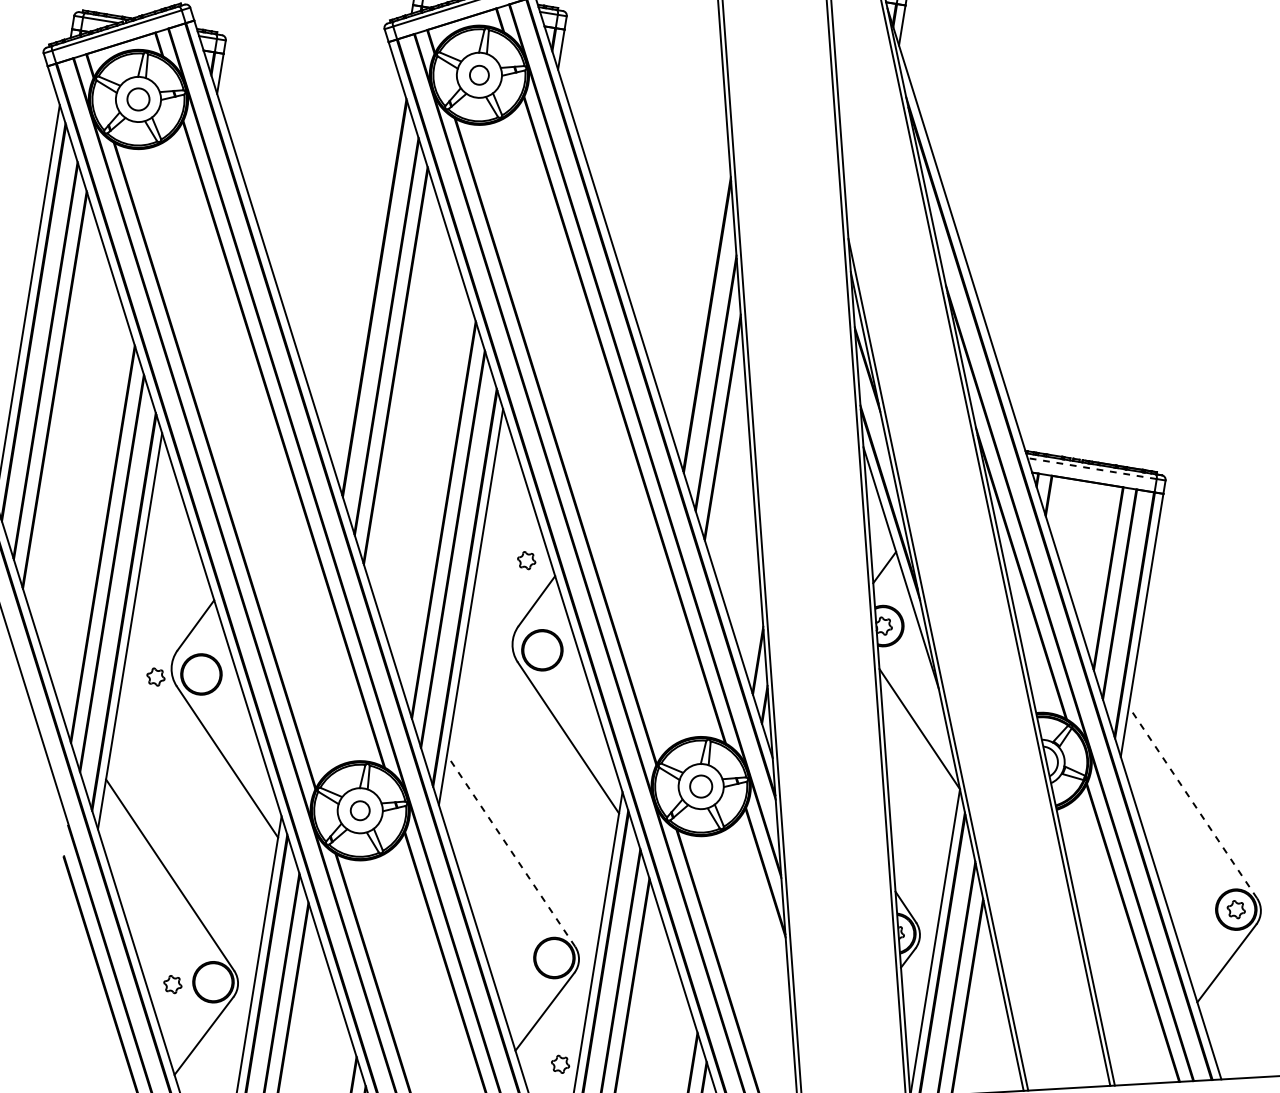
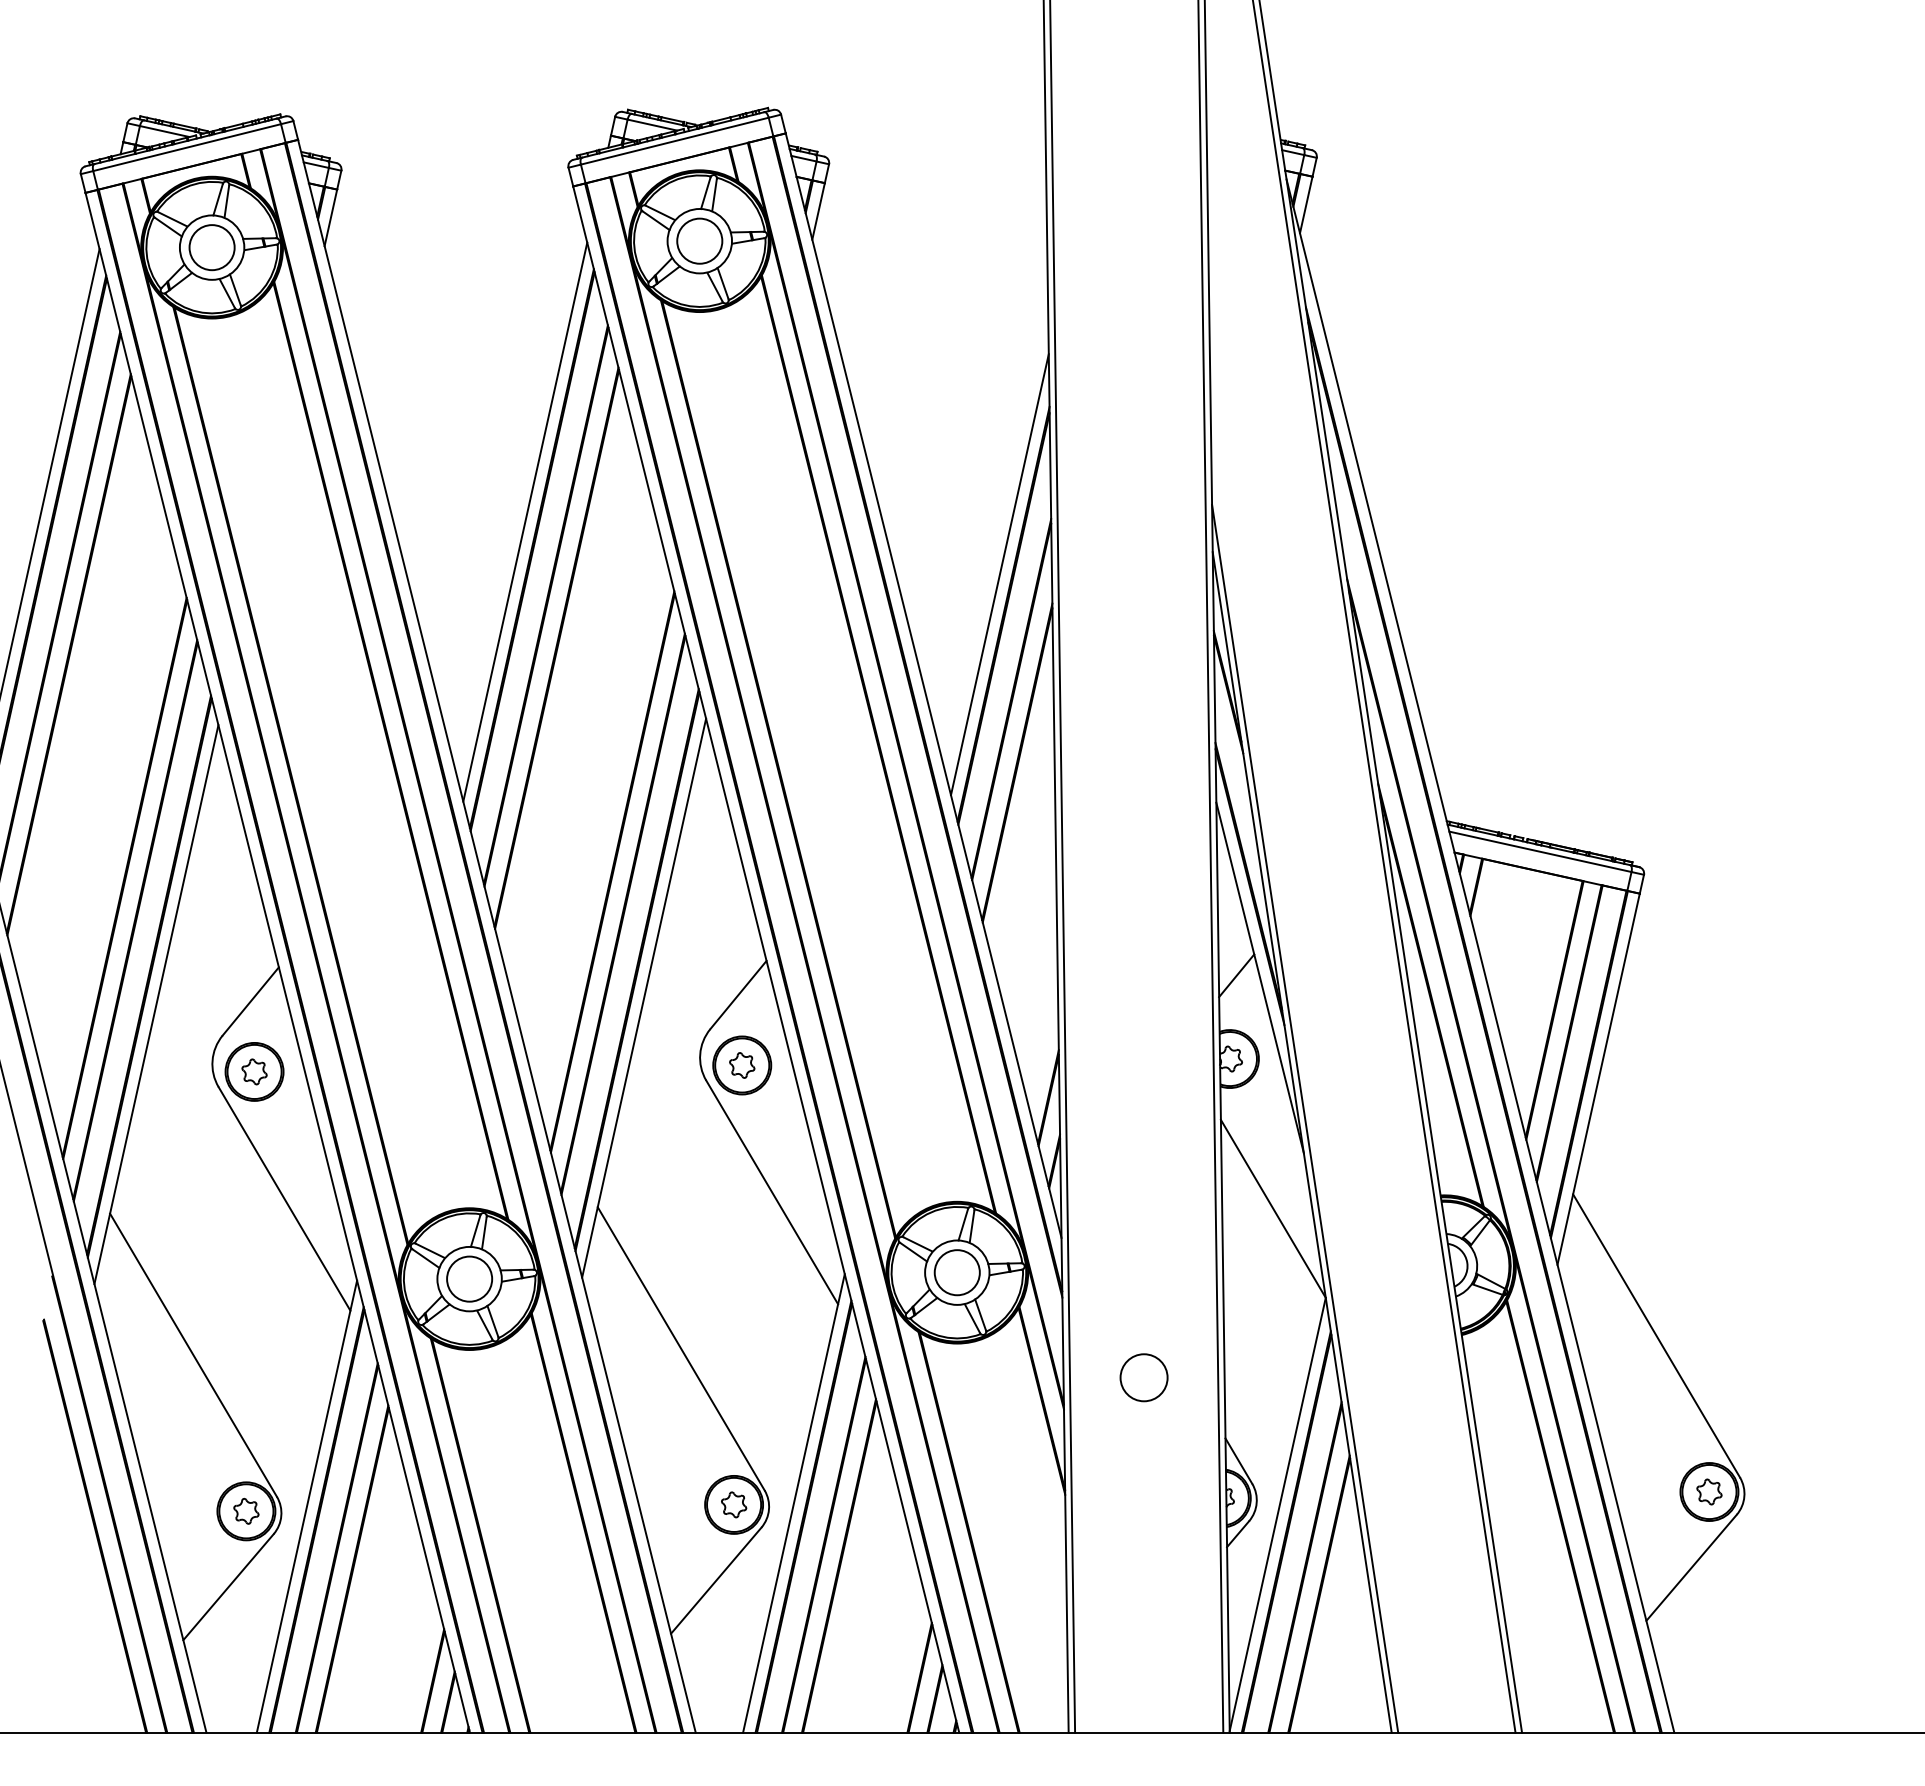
circle: (479, 74) -> (699, 240), size x1.67
circle: (138, 99) -> (211, 247), size x1.43
line: (368, 278) -> (525, 521), added
line: (702, 296) -> (999, 574), added
line: (1091, 468) -> (1539, 851), dashed -> solid
part: (526, 560) -> (742, 1065), moved
part: (155, 676) -> (254, 1071), moved
circle: (700, 786) -> (956, 1272), size x1.43
line: (1192, 802) -> (1656, 1335), dashed -> solid
circle: (360, 810) -> (469, 1278), size x1.67
line: (510, 850) -> (680, 1348), dashed -> solid
circle: (835, 852) -> (1143, 1377), added
part: (172, 983) -> (246, 1510), moved
part: (560, 1064) -> (734, 1504), moved

